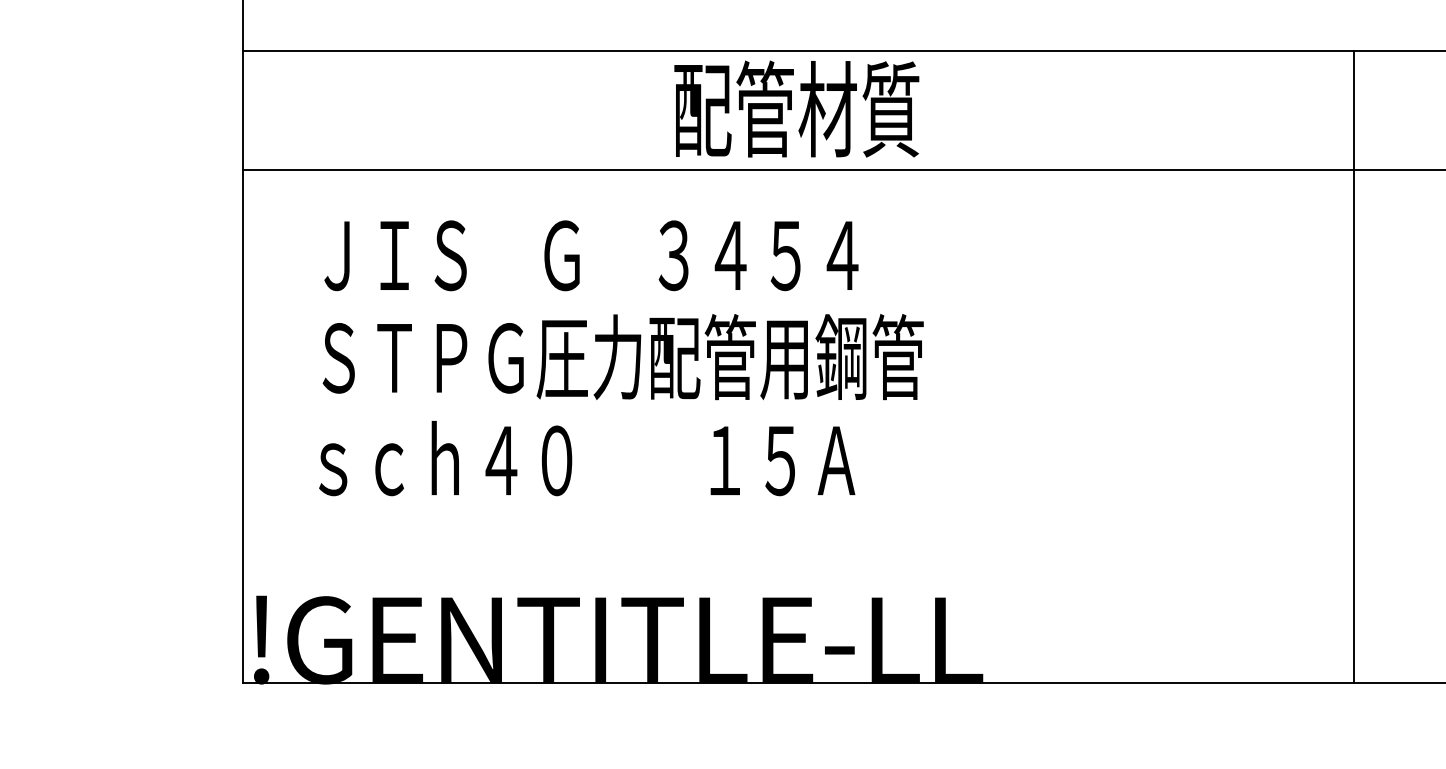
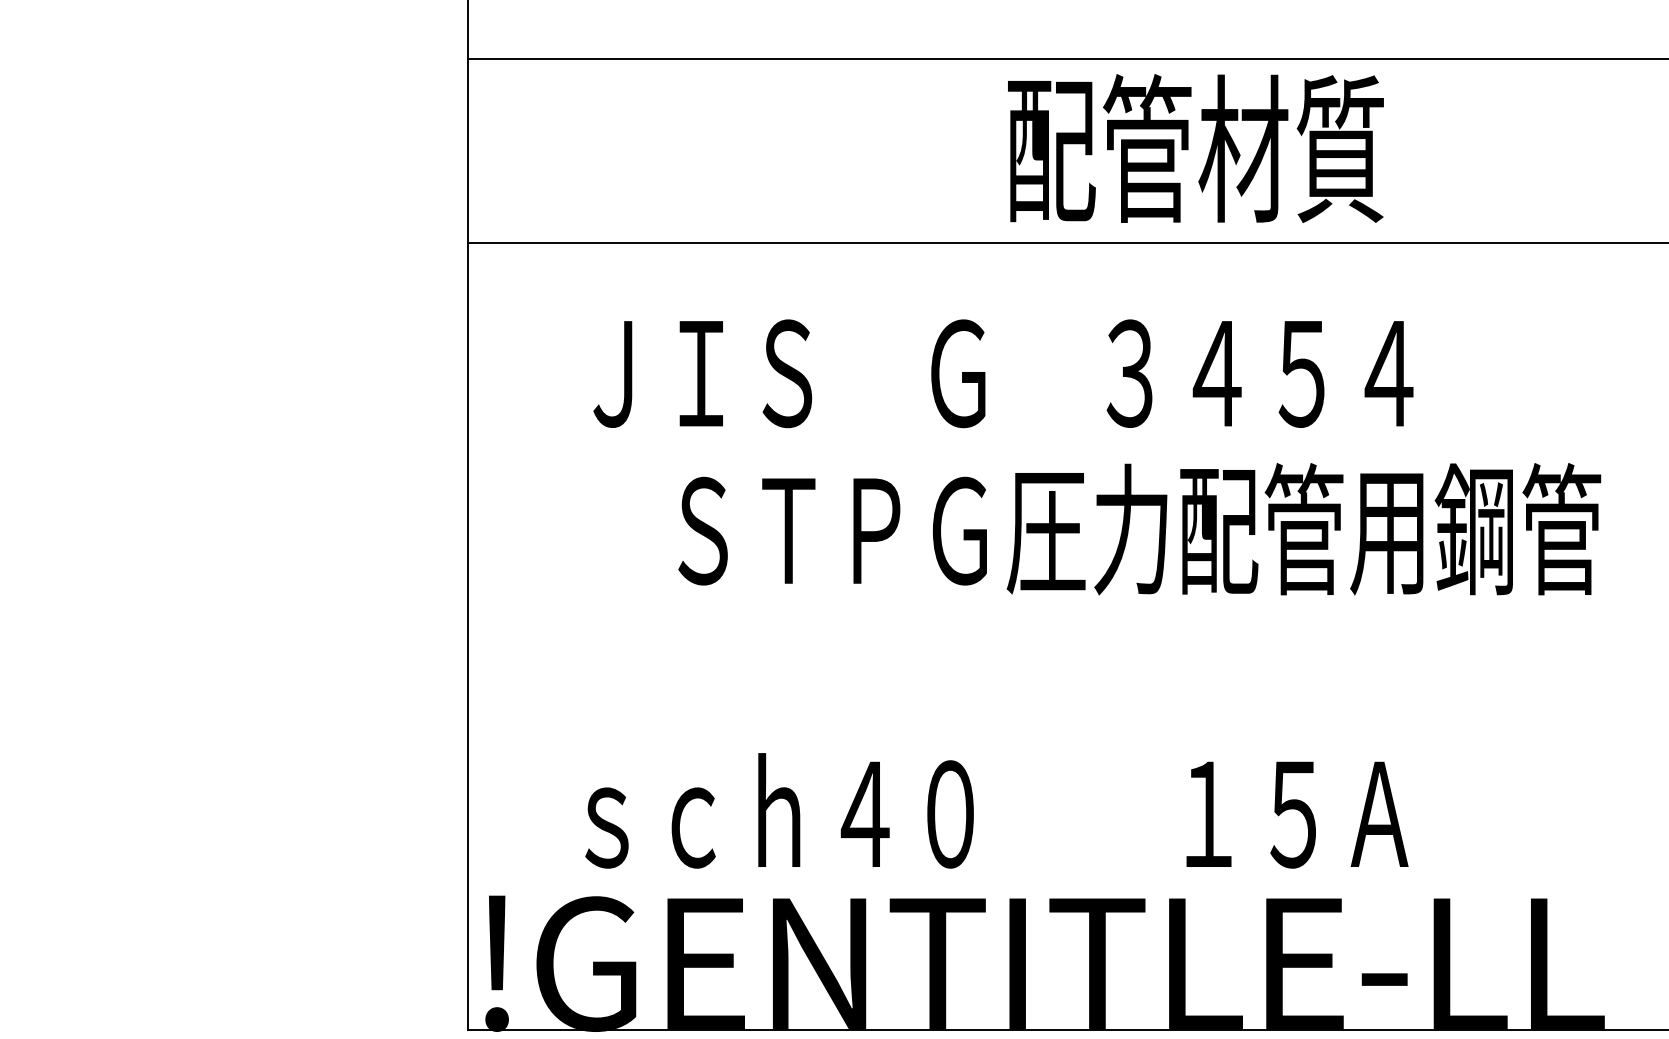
text: (796, 108) -> (1195, 147), moved
text: (622, 357) -> (1138, 529), moved
text: (587, 458) -> (997, 810), moved

